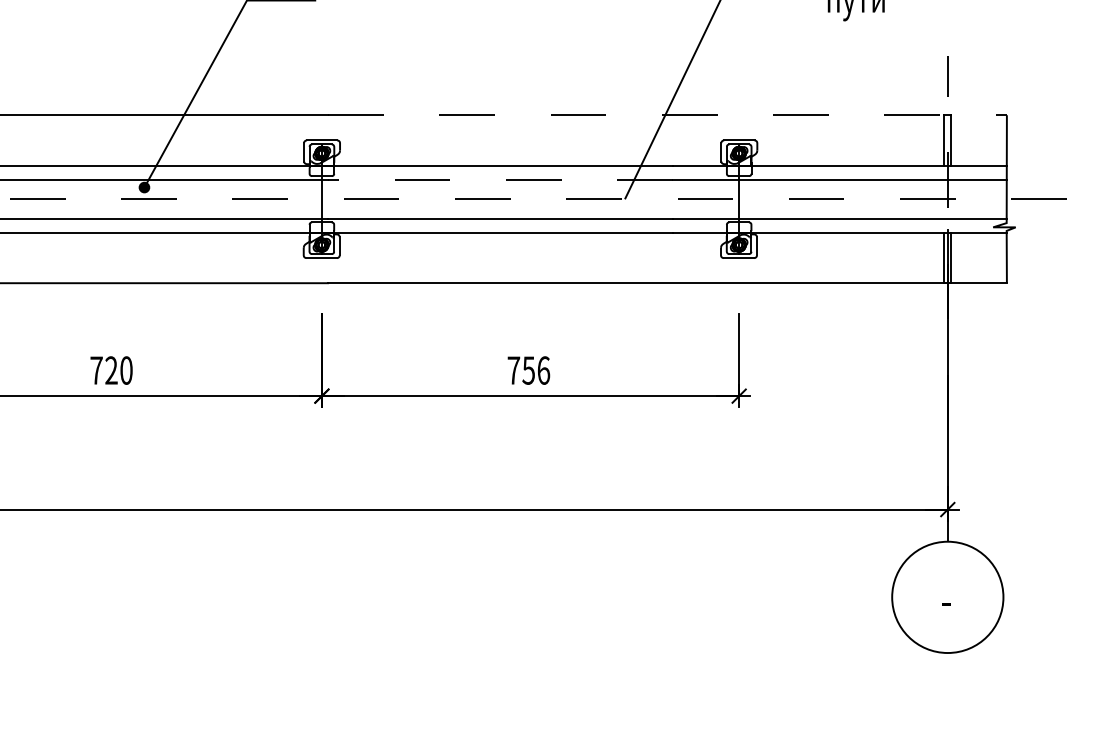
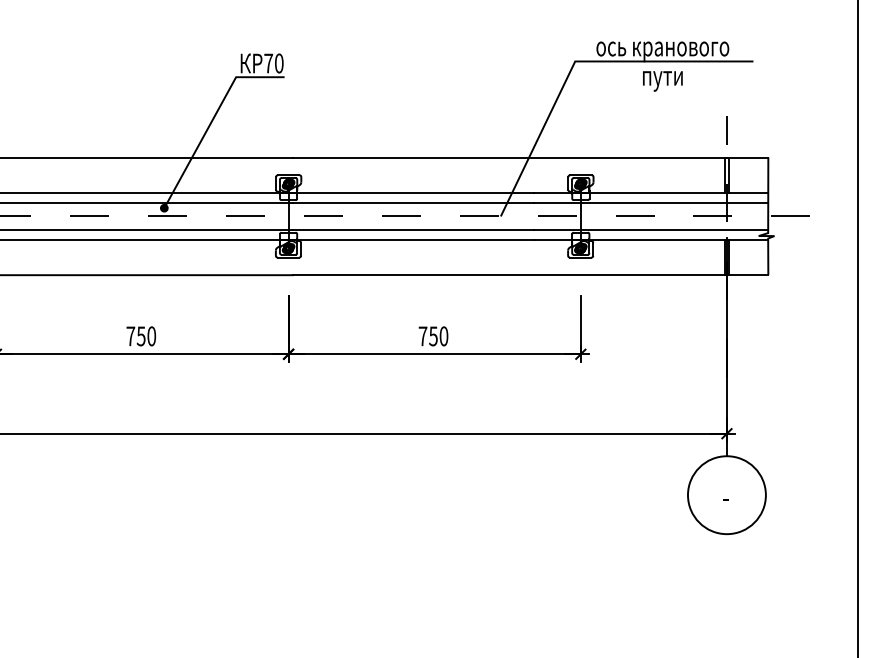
line: (667, 115) -> (530, 157), dashed -> solid
line: (500, 179) -> (413, 202), dashed -> solid
text: (110, 370) -> (140, 336), 720 -> 750
text: (543, 370) -> (443, 336), 756 -> 750

